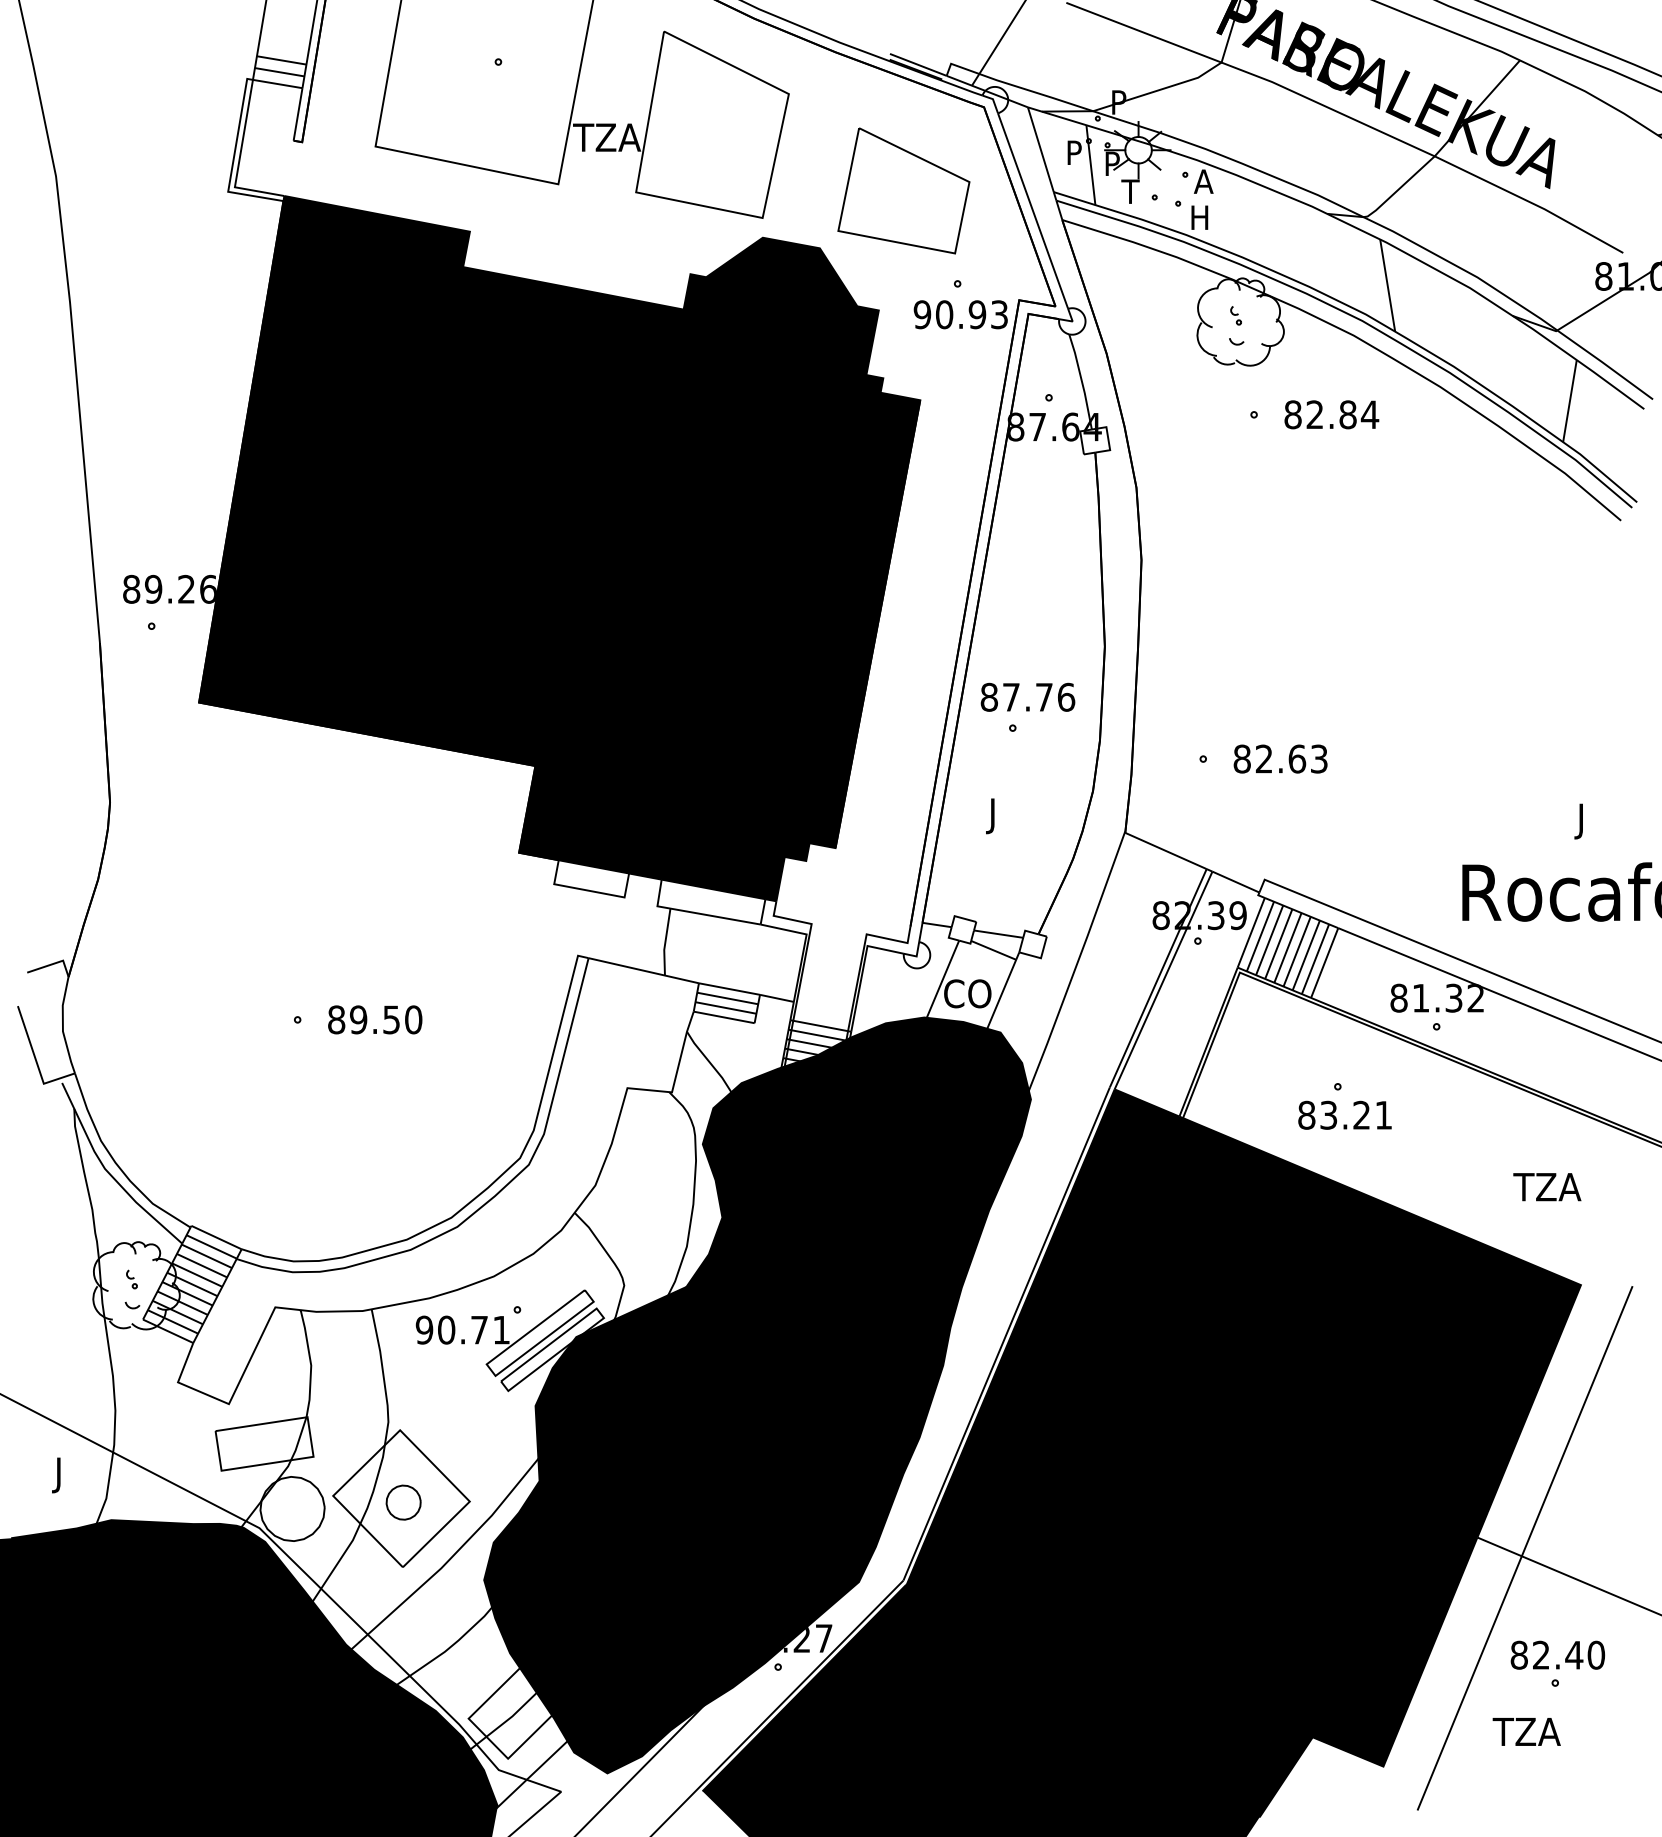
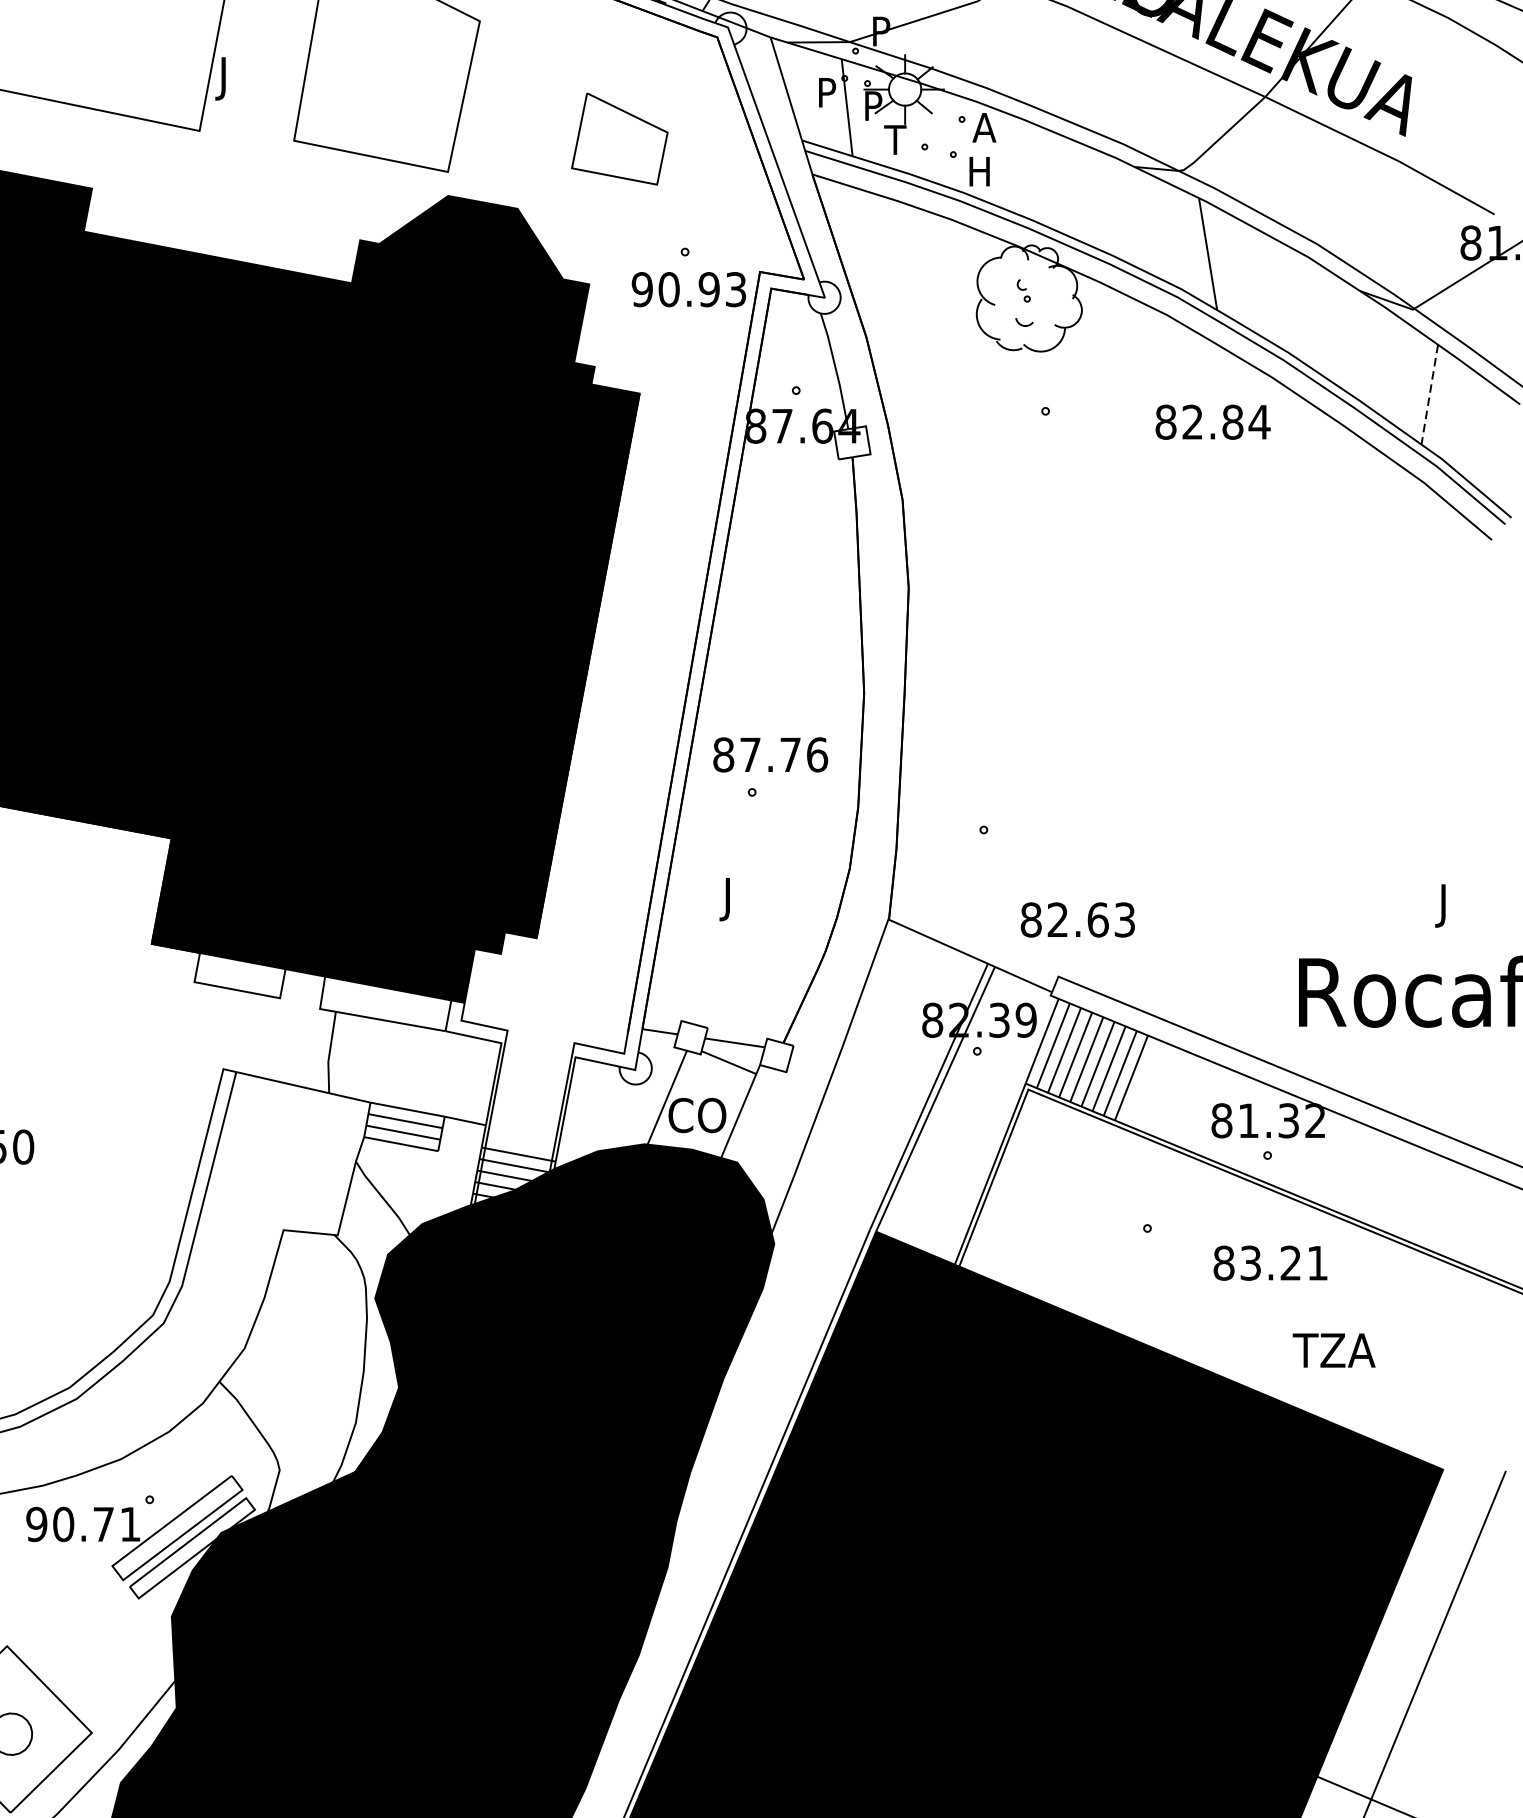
text: (606, 141) -> (258, 78), TZA -> J
part: (903, 190) -> (619, 138), size x0.6
line: (1569, 401) -> (1429, 395), solid -> dashed
text: (1331, 414) -> (1212, 421), moved
text: (1280, 758) -> (1077, 919), moved
text: (1344, 1114) -> (1269, 1262), moved
text: (1547, 1187) -> (1334, 1350), moved

